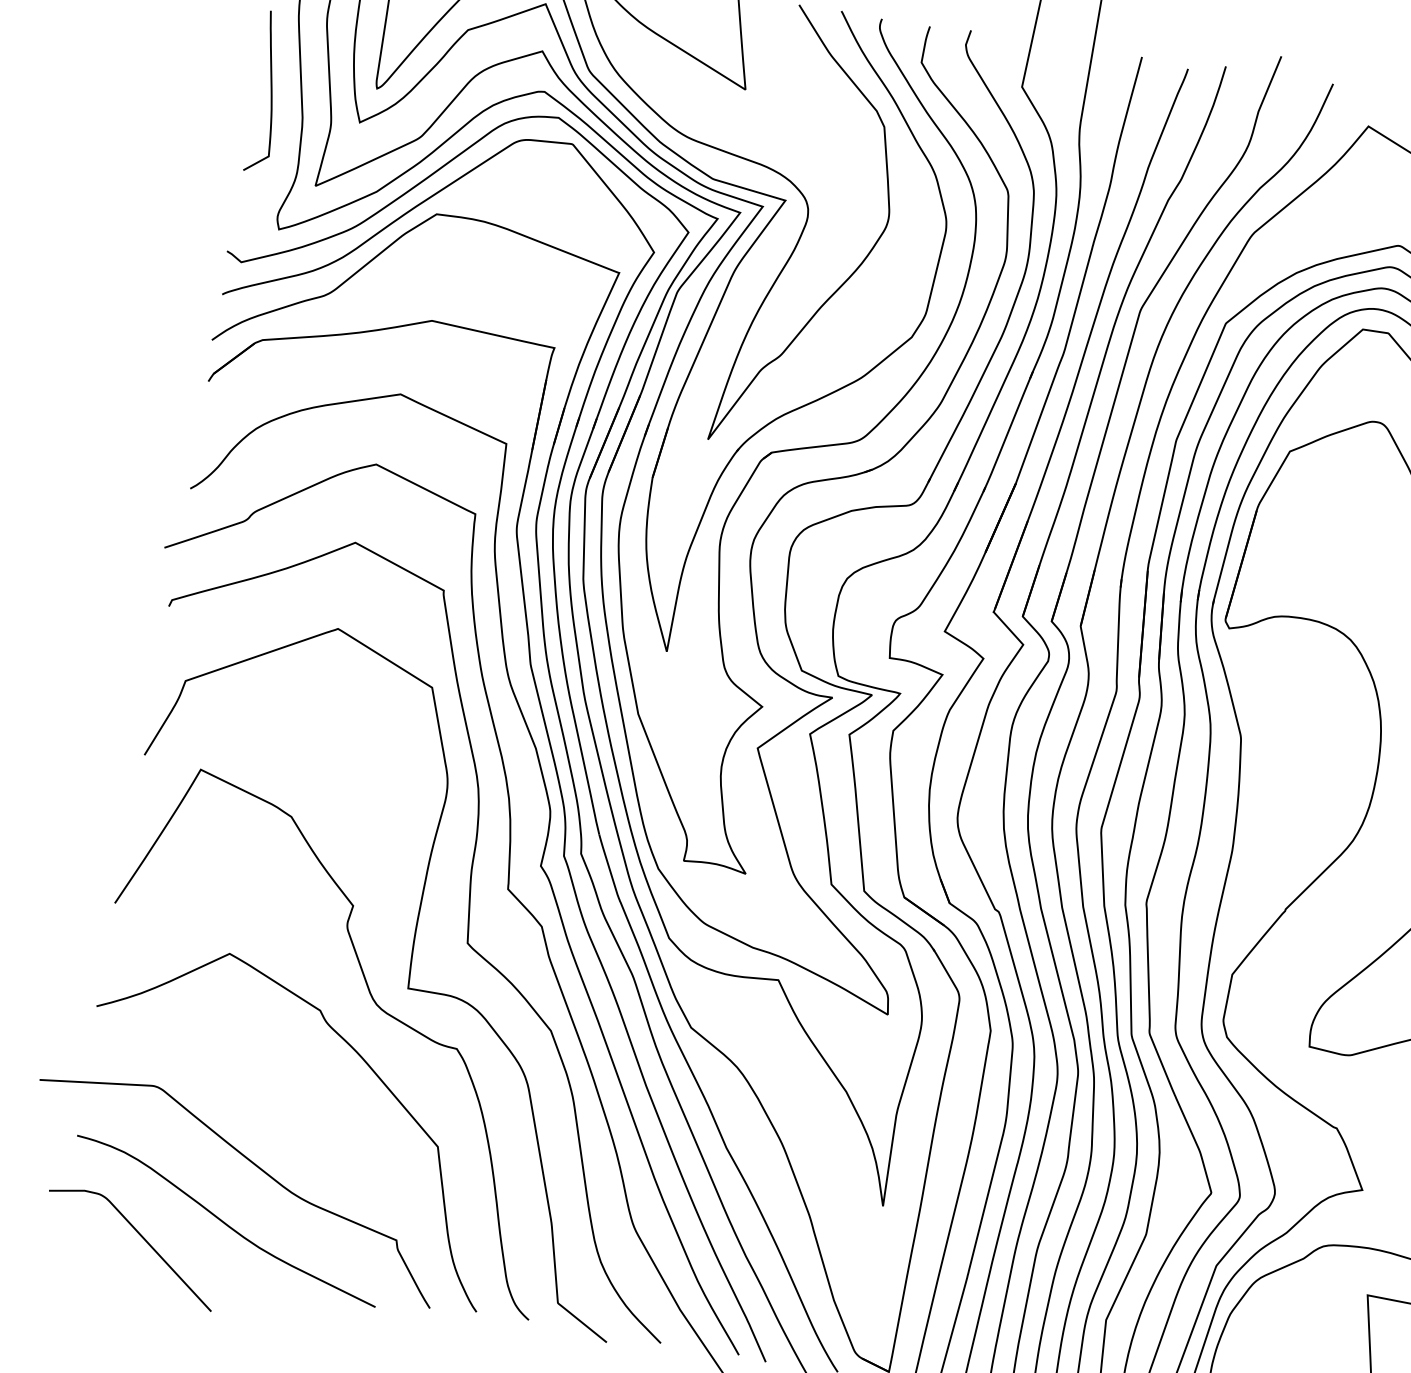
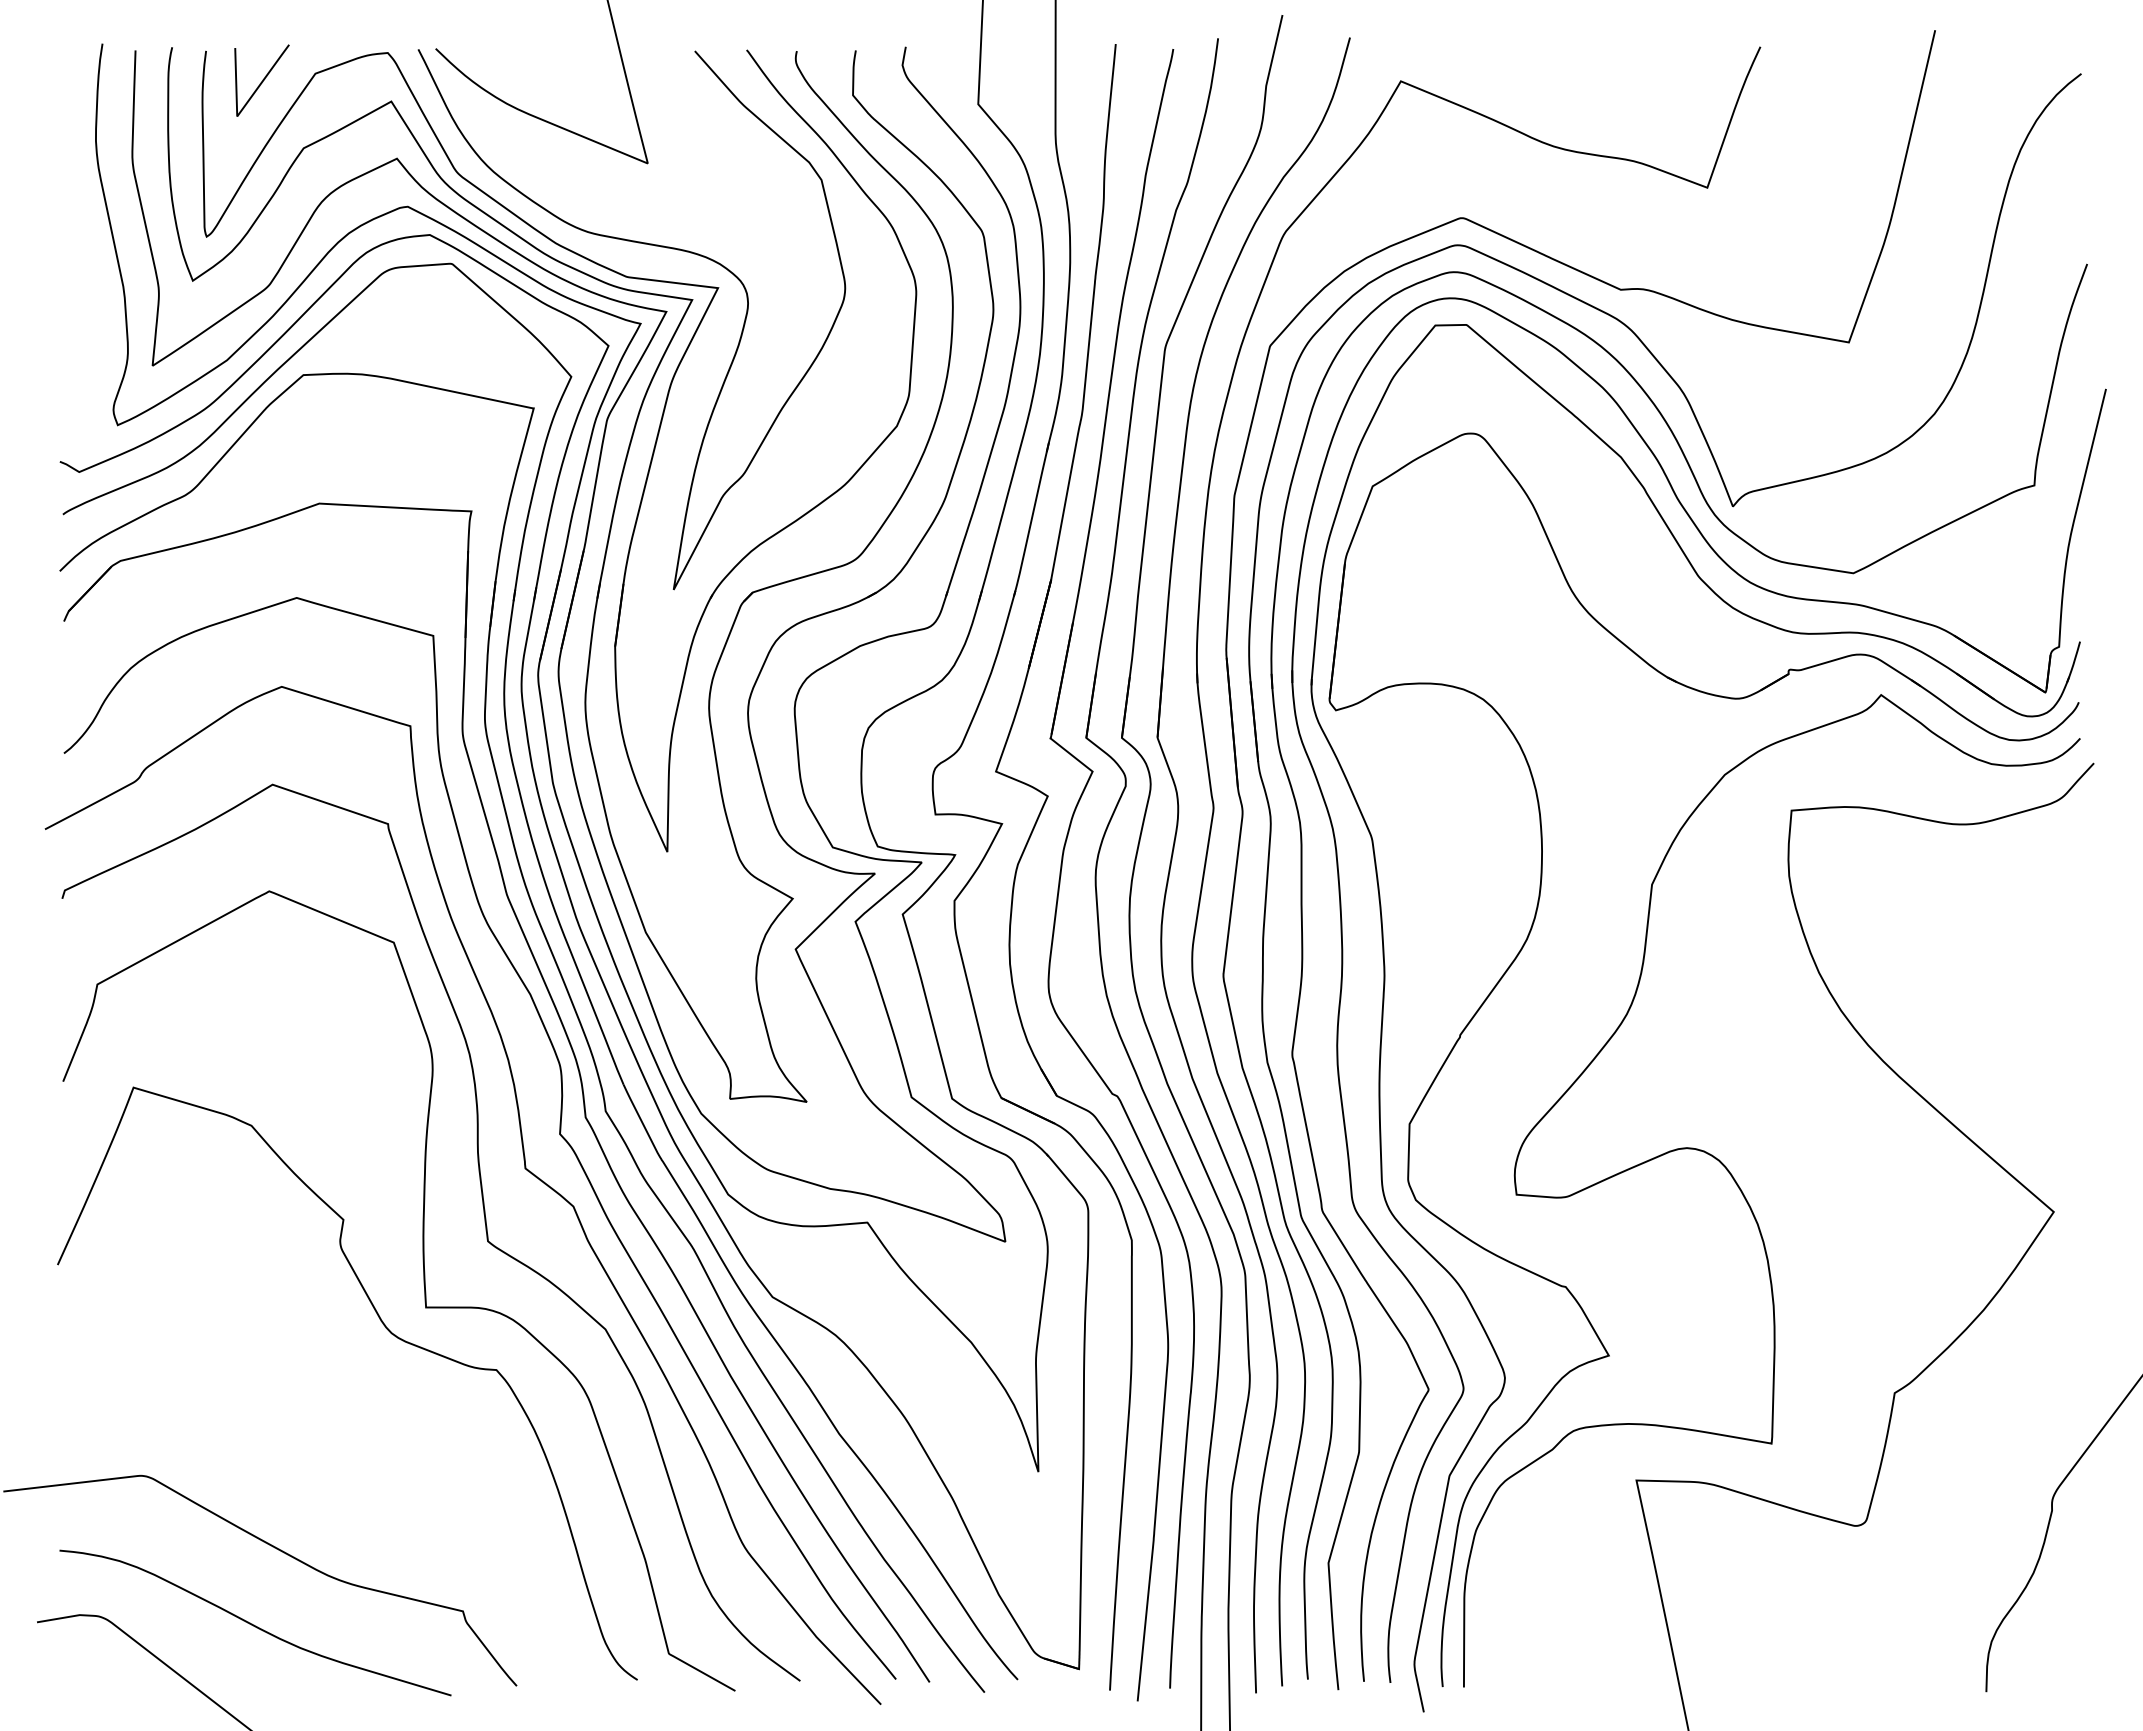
curve: (270, 93) -> (80, 263), removed
curve: (363, 1061) -> (387, 1403), removed

